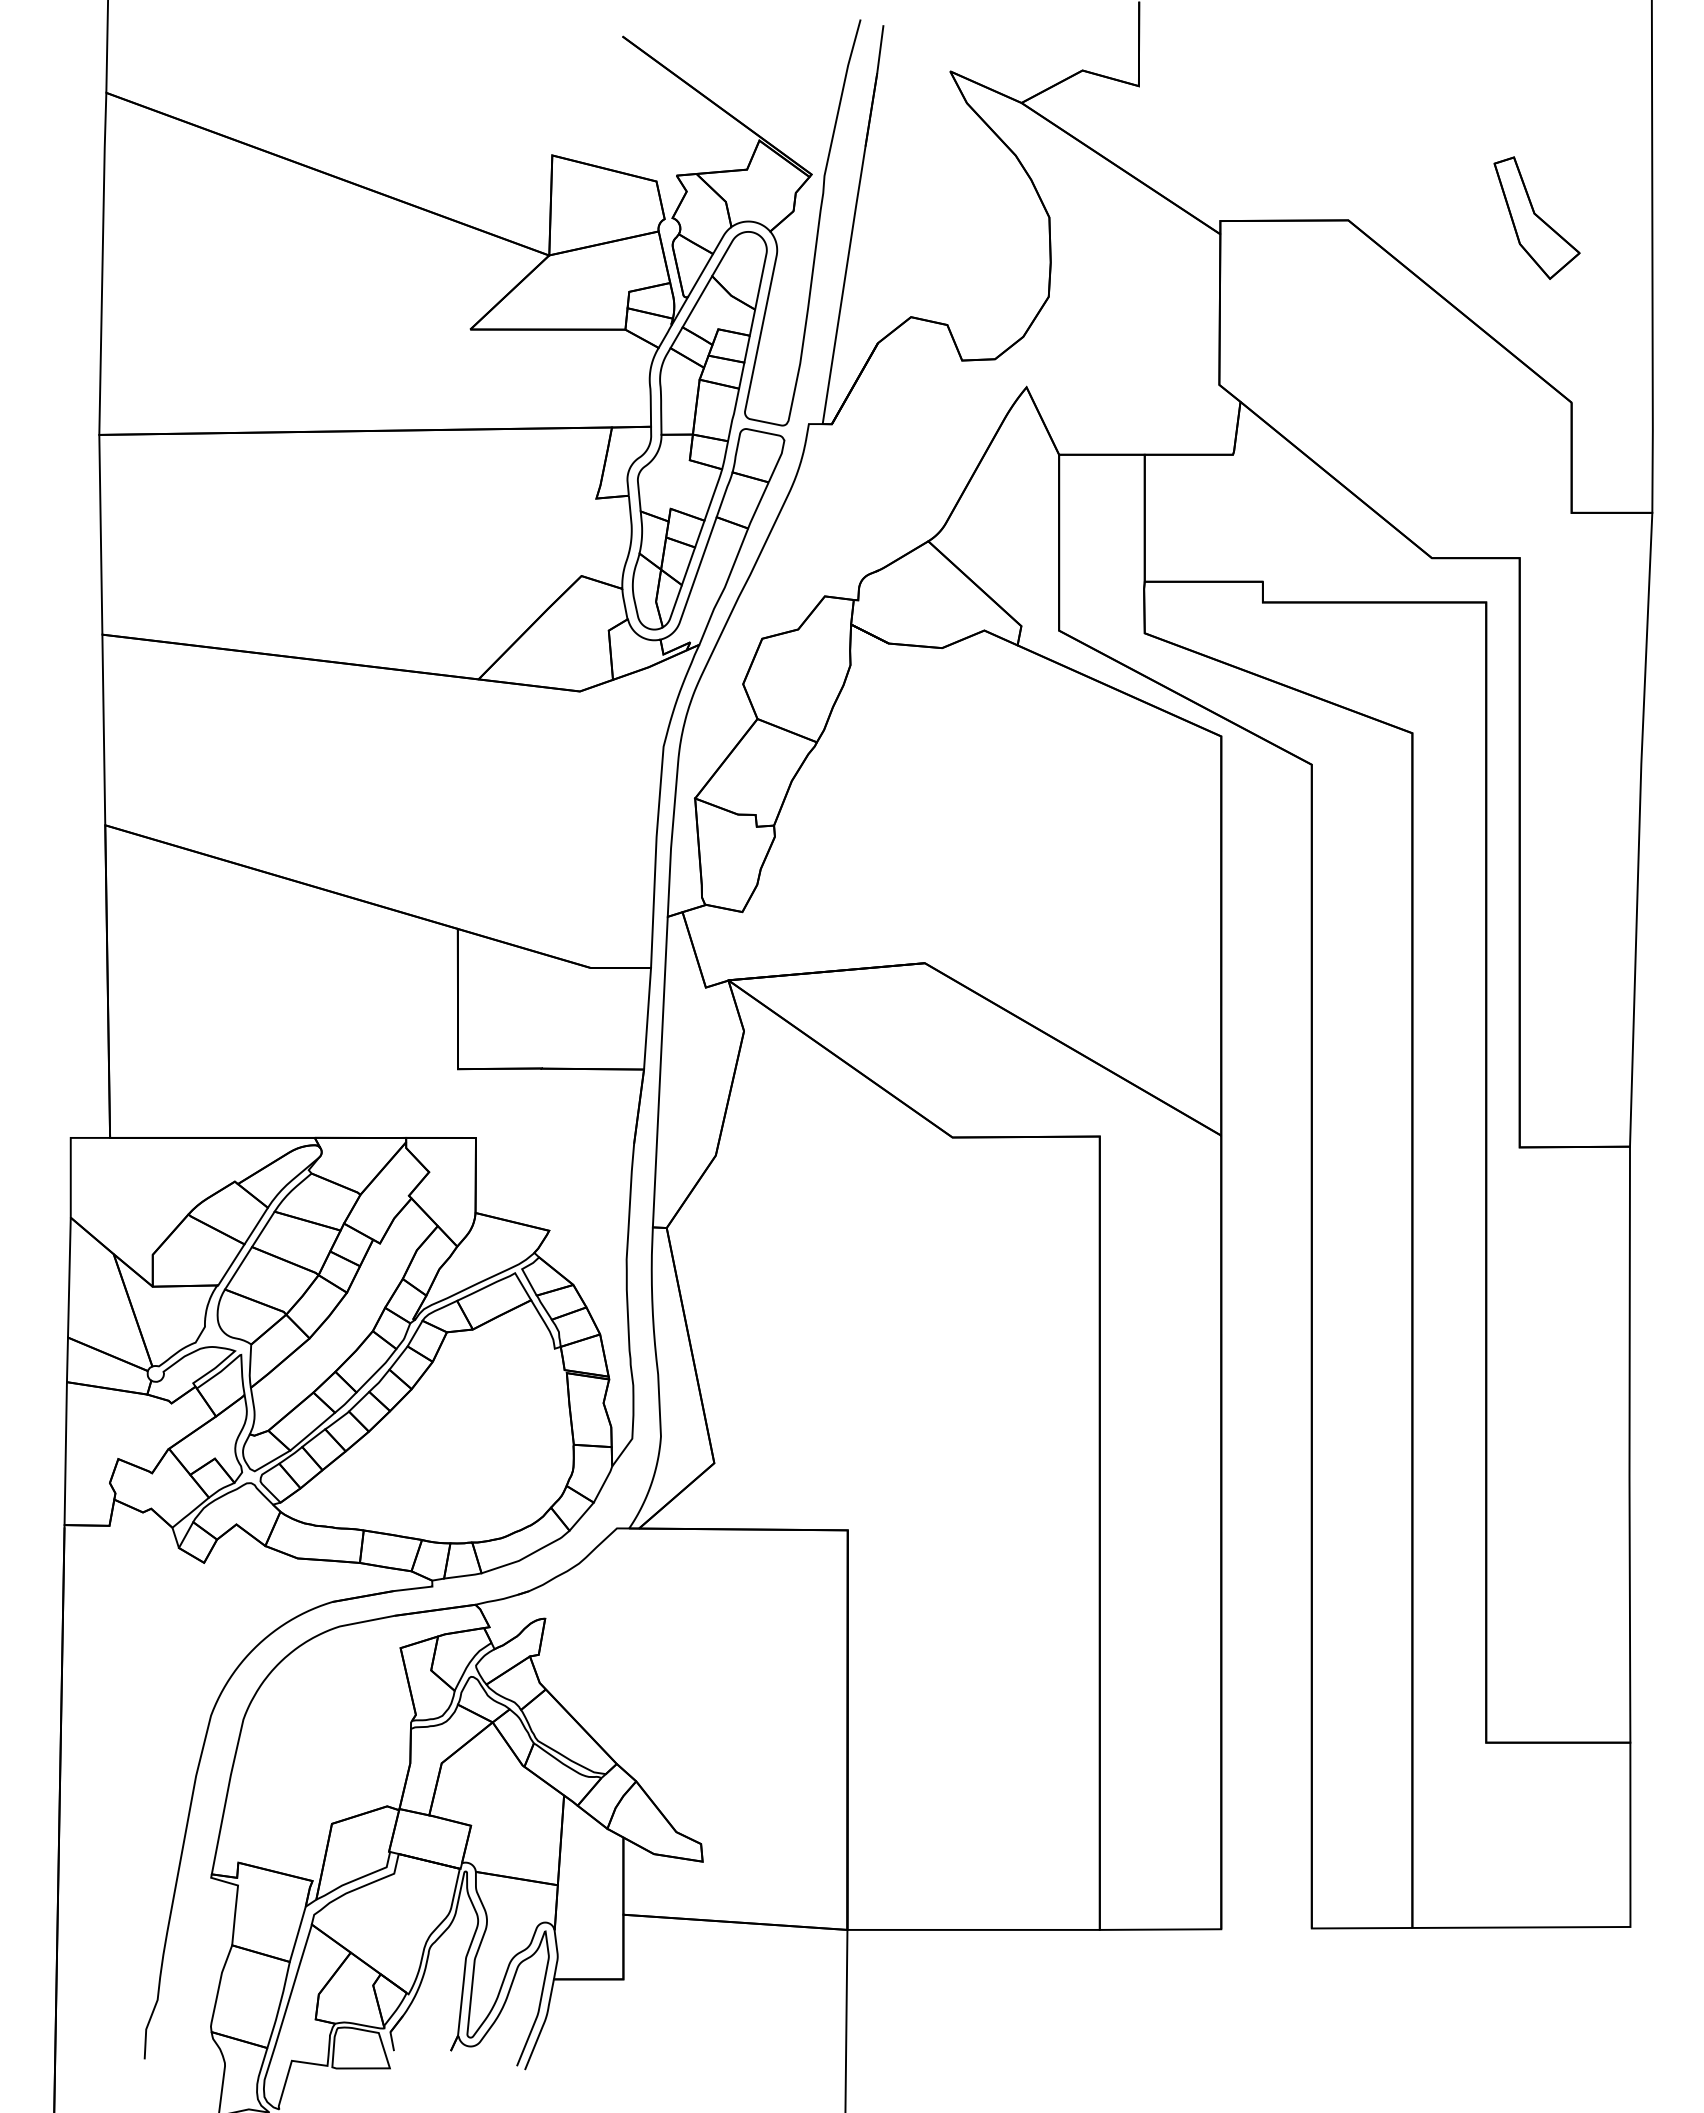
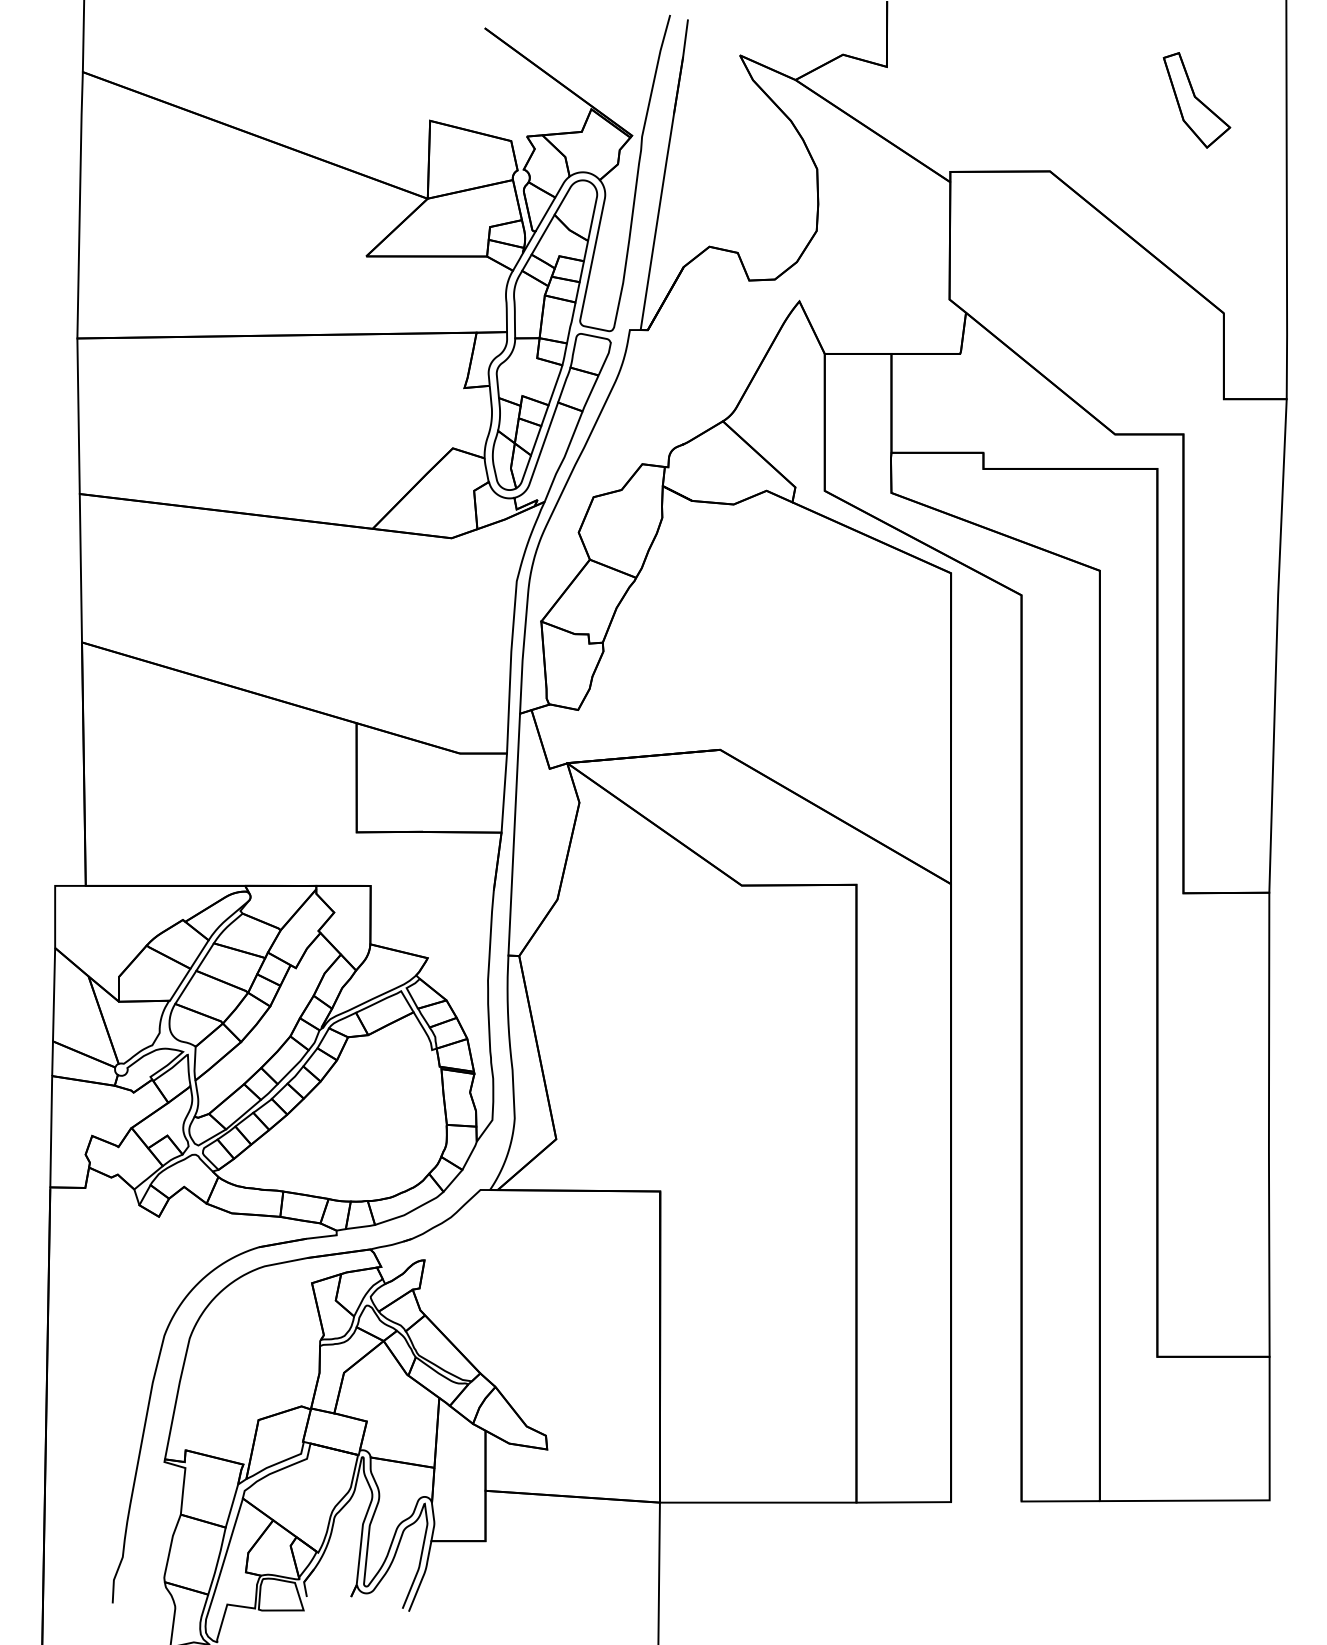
part: (1536, 217) -> (1196, 99), moved

